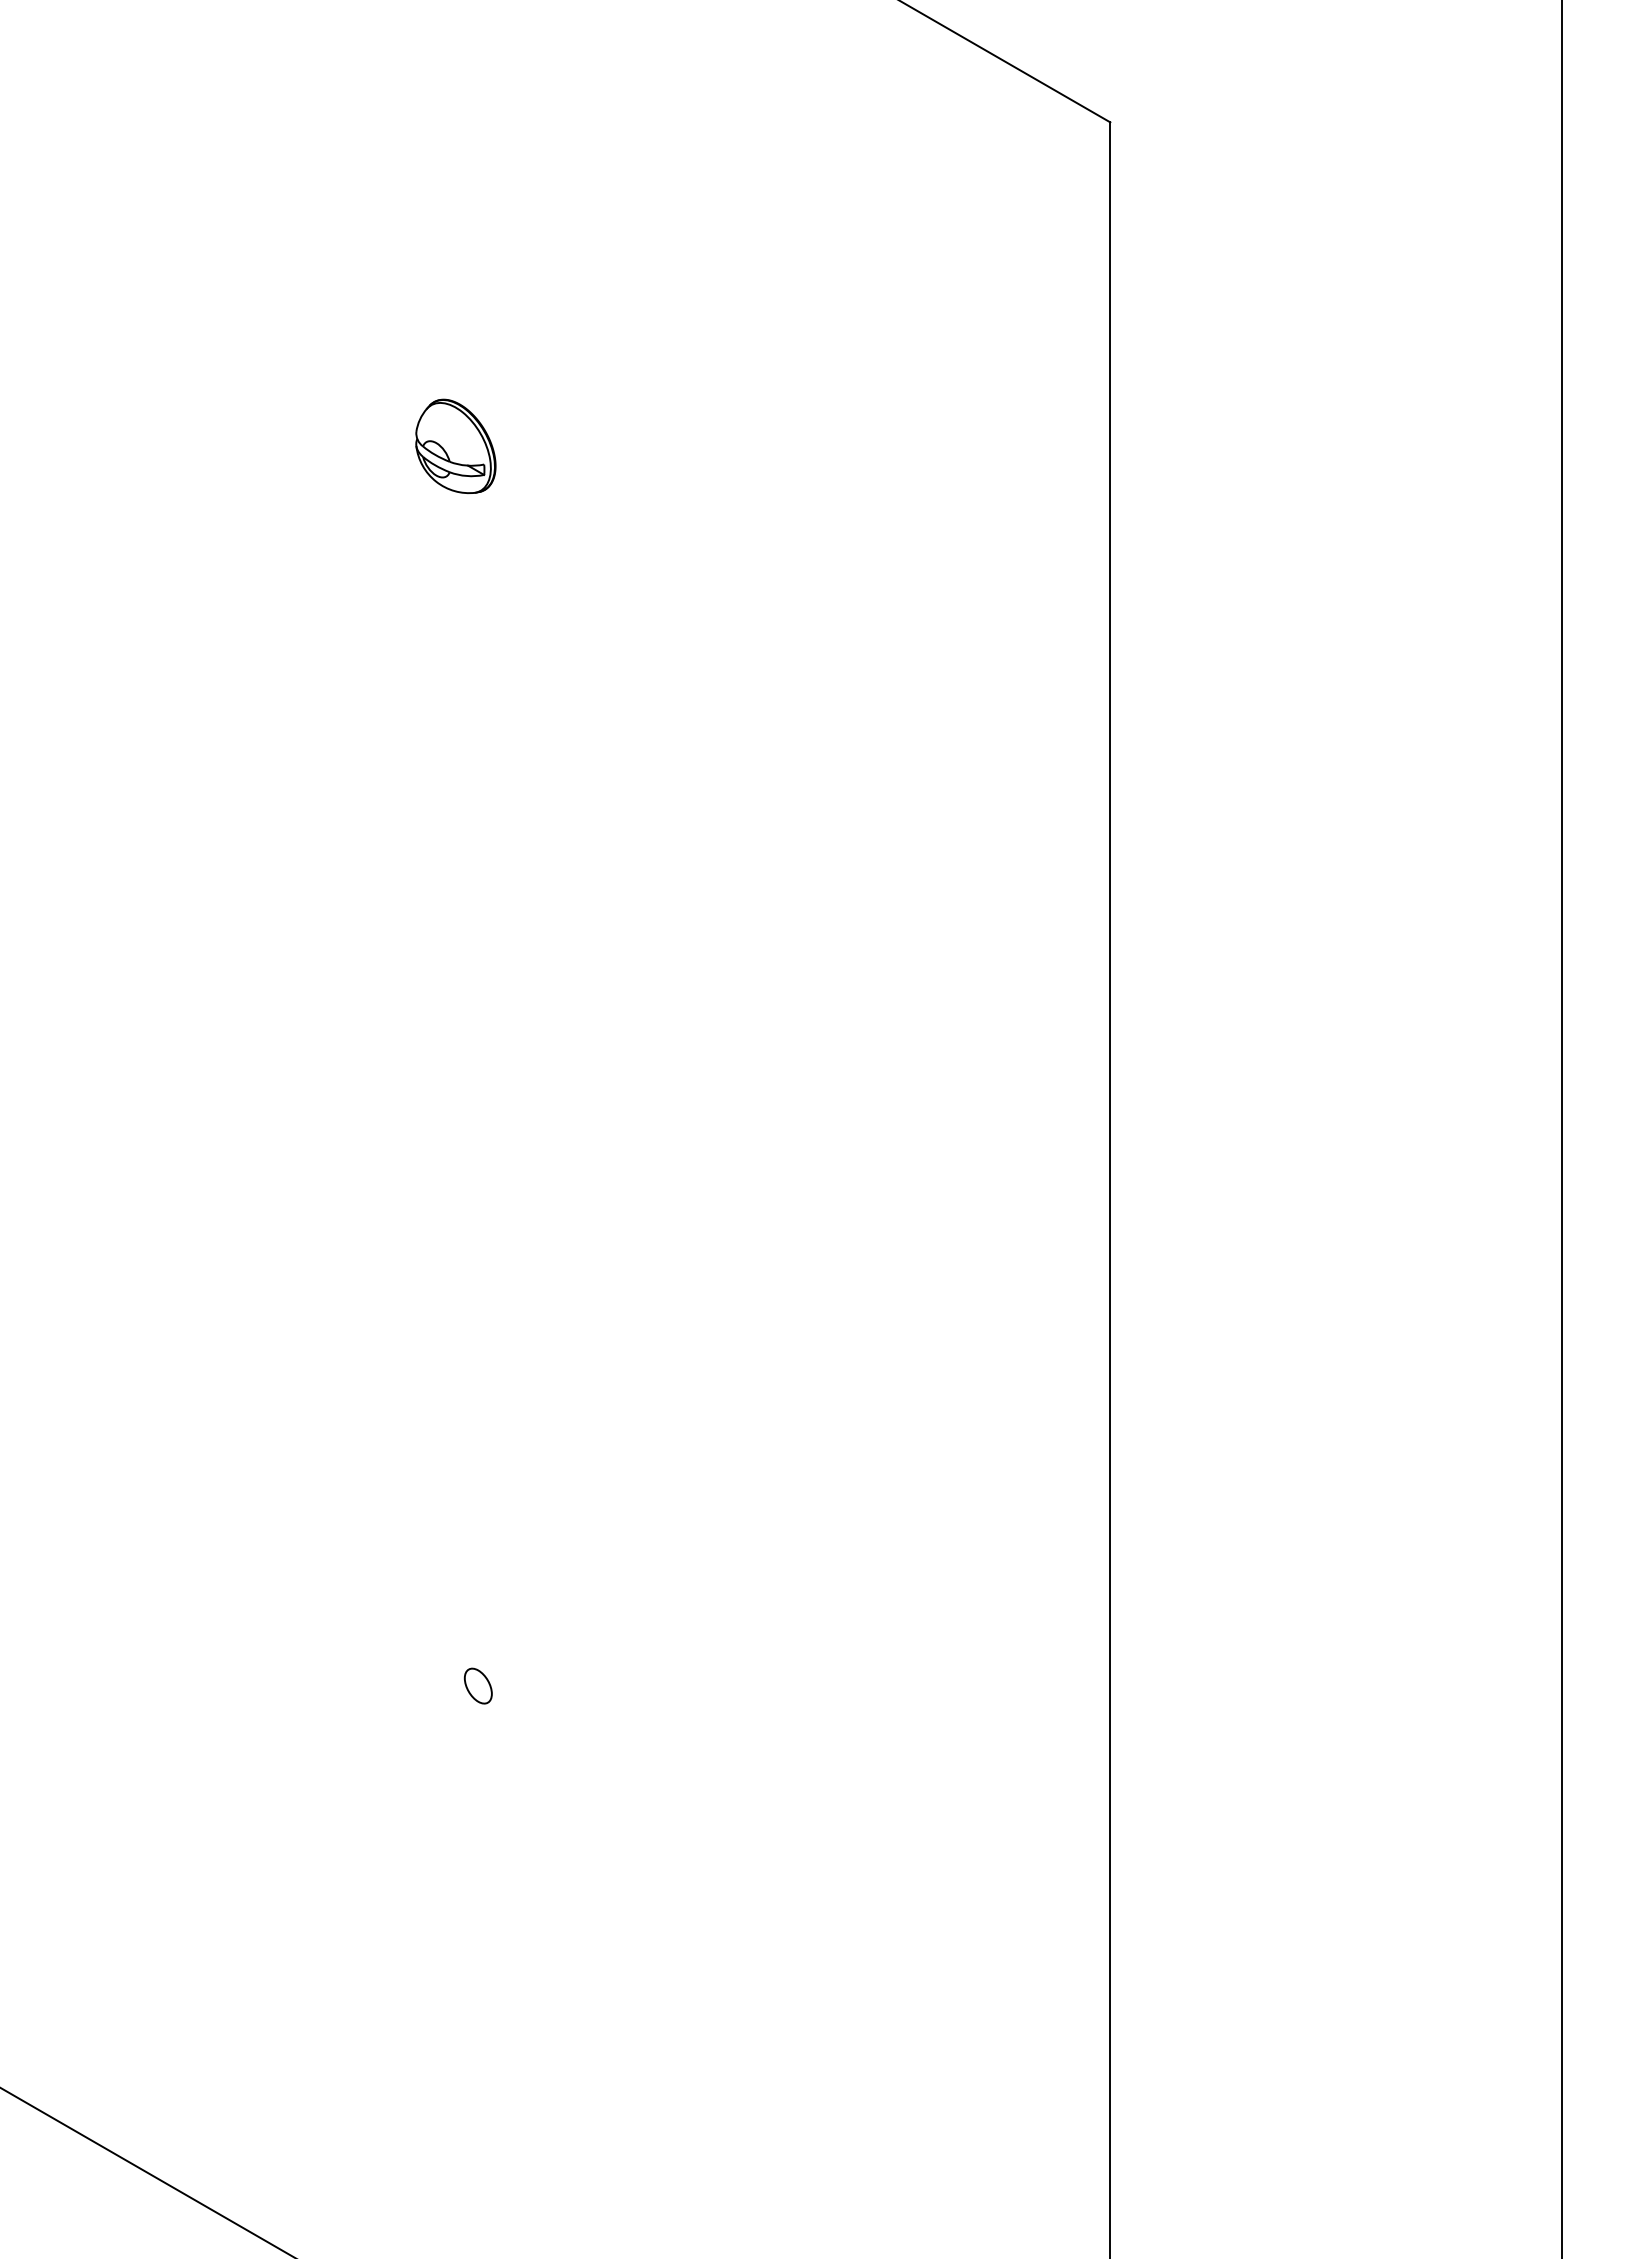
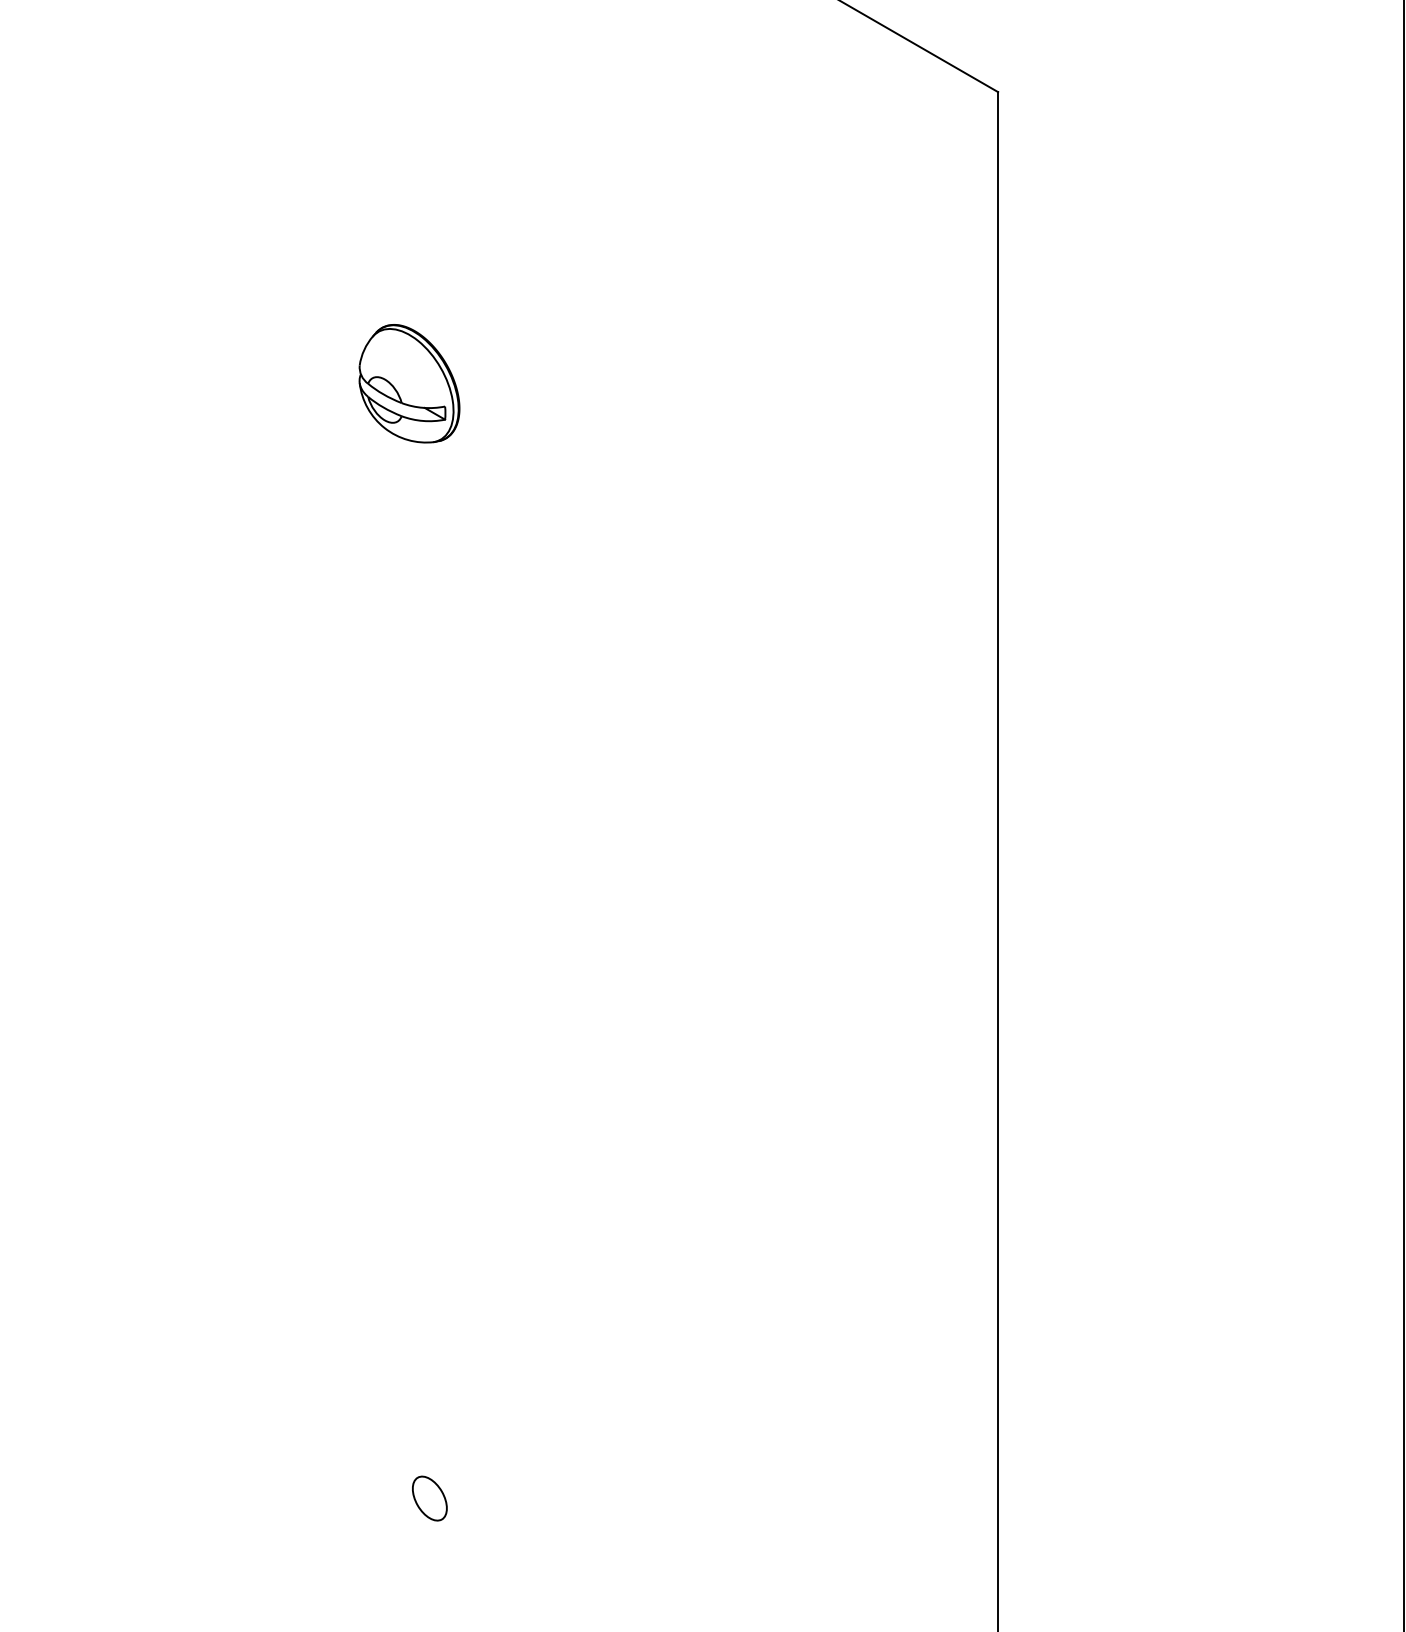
part: (455, 445) -> (409, 382), size x1.4
part: (477, 1685) -> (428, 1497), size x1.4

